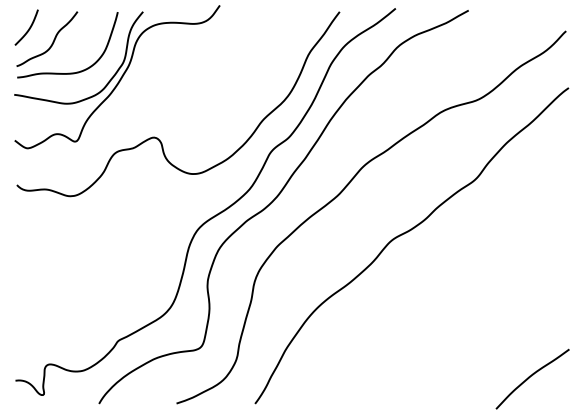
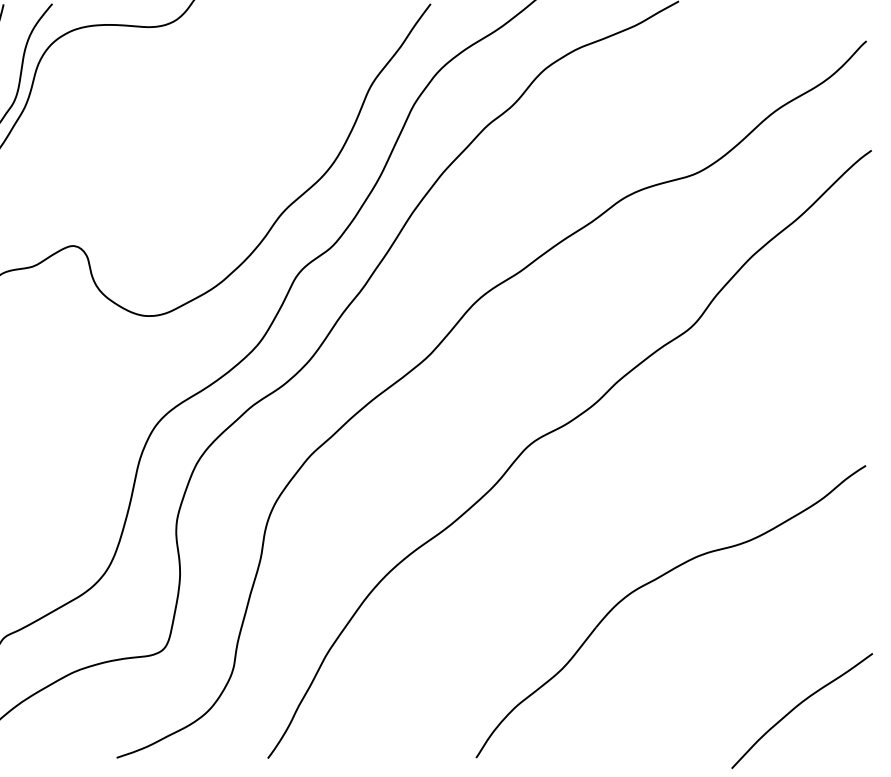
part: (457, 311) -> (657, 580), added

